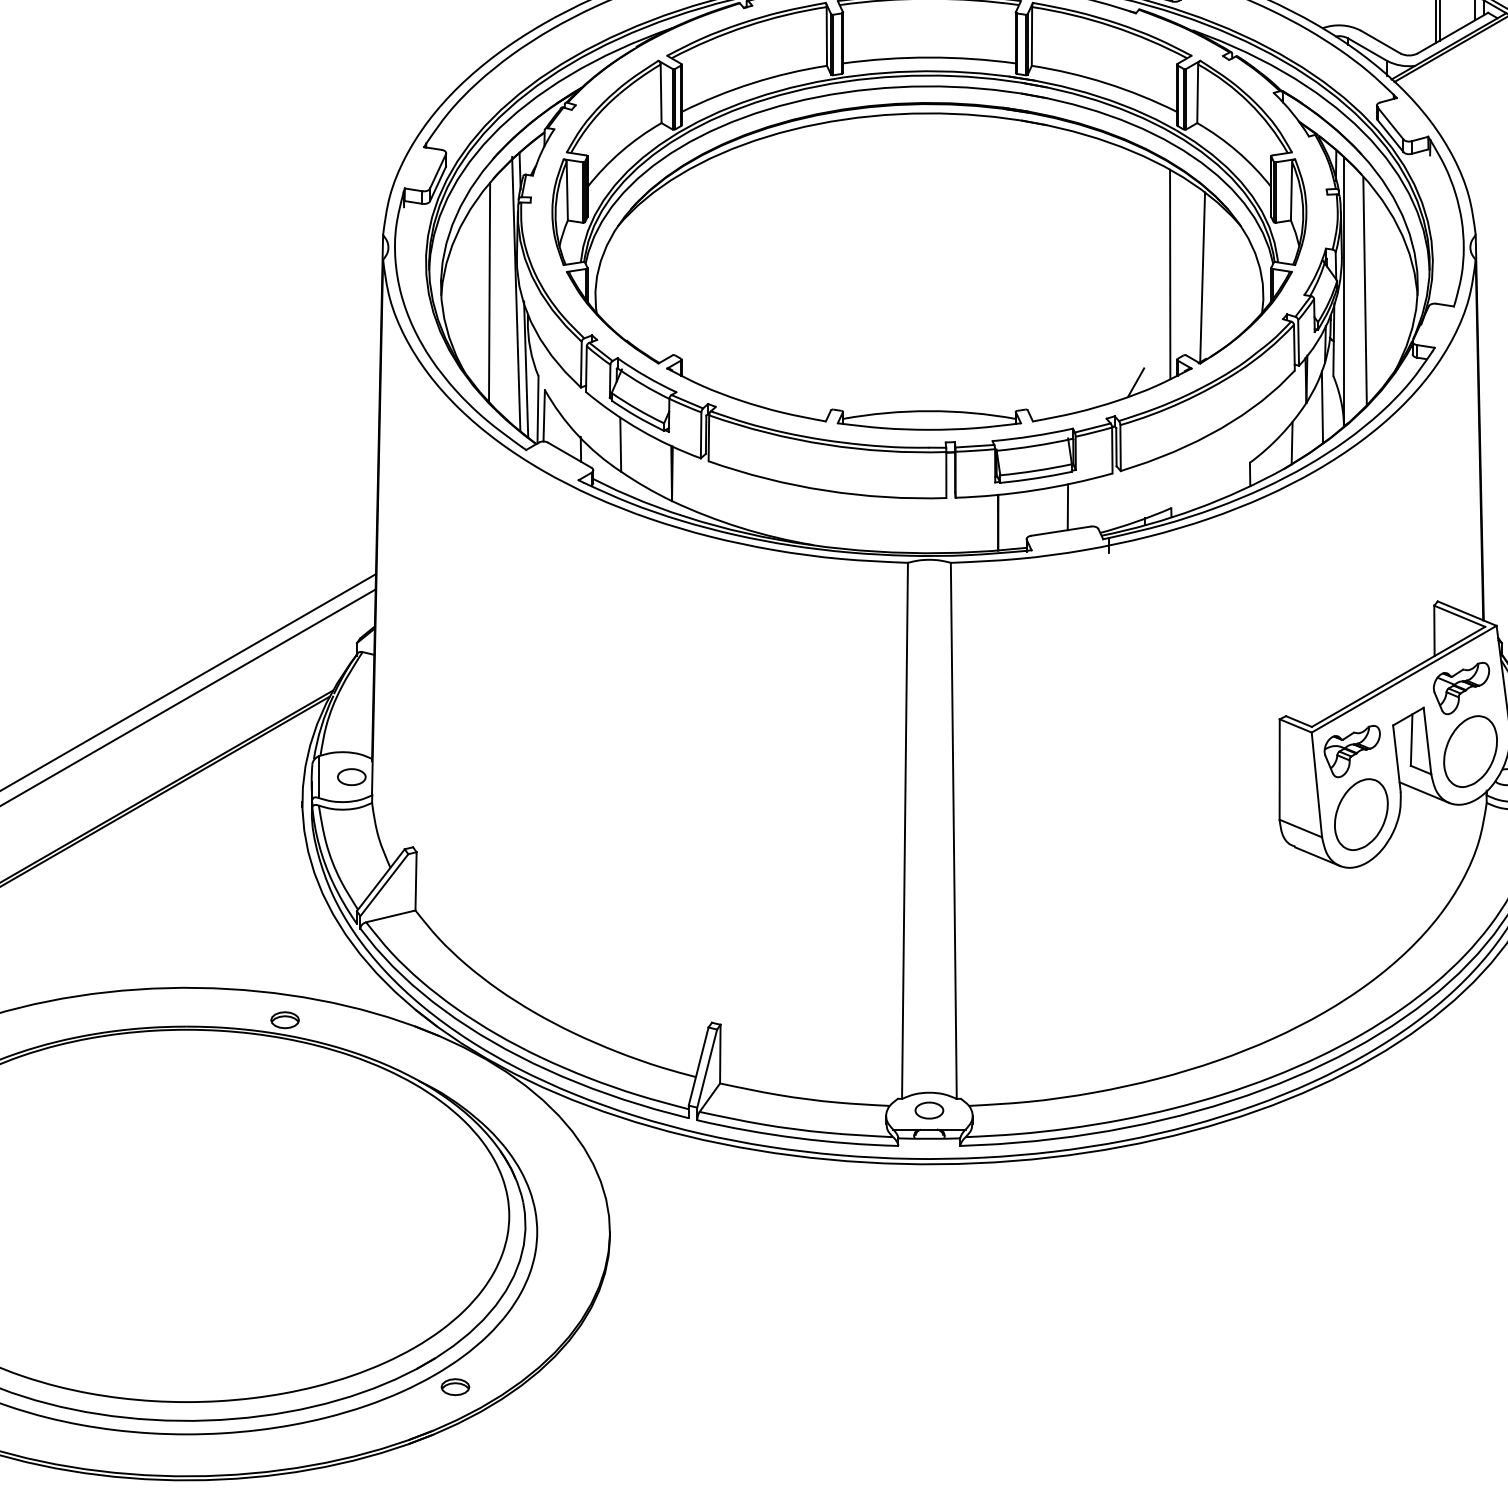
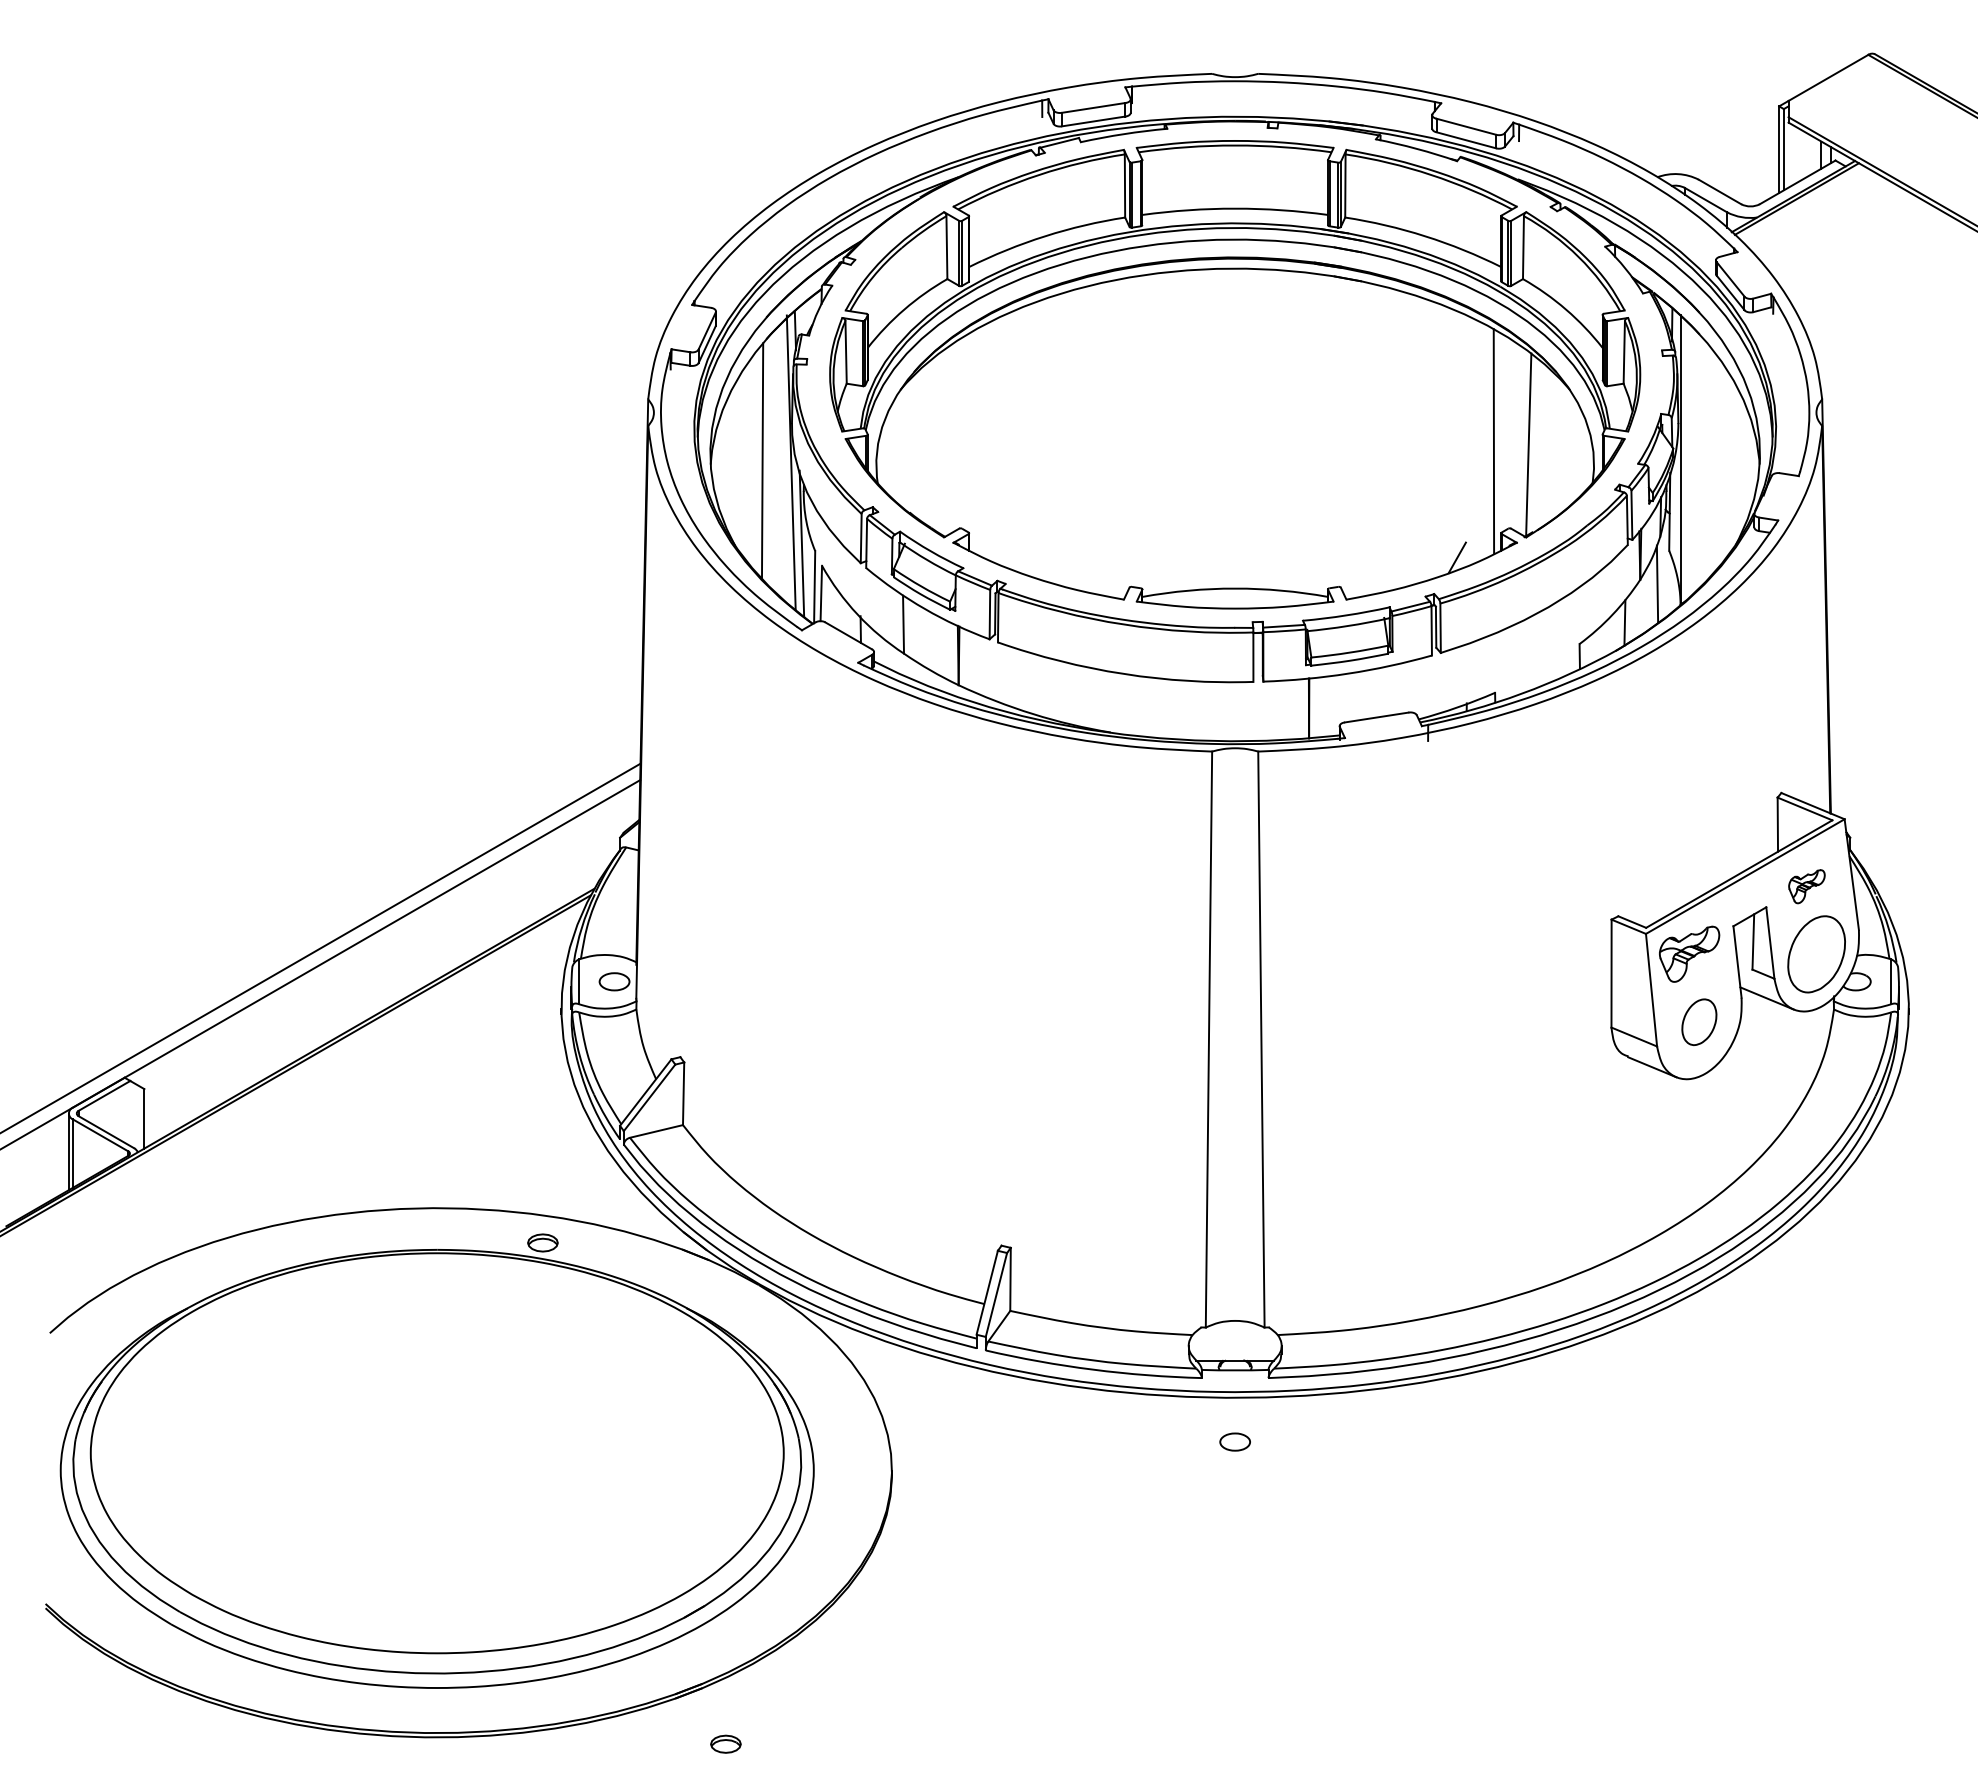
line: (1365, 291) -> (1703, 459), removed
line: (1067, 506) -> (1383, 691), removed
part: (1461, 688) -> (1806, 886), size x0.6
part: (1361, 815) -> (1699, 1022), size x0.6
part: (928, 1110) -> (1234, 1441), moved
part: (455, 1386) -> (725, 1743), moved

